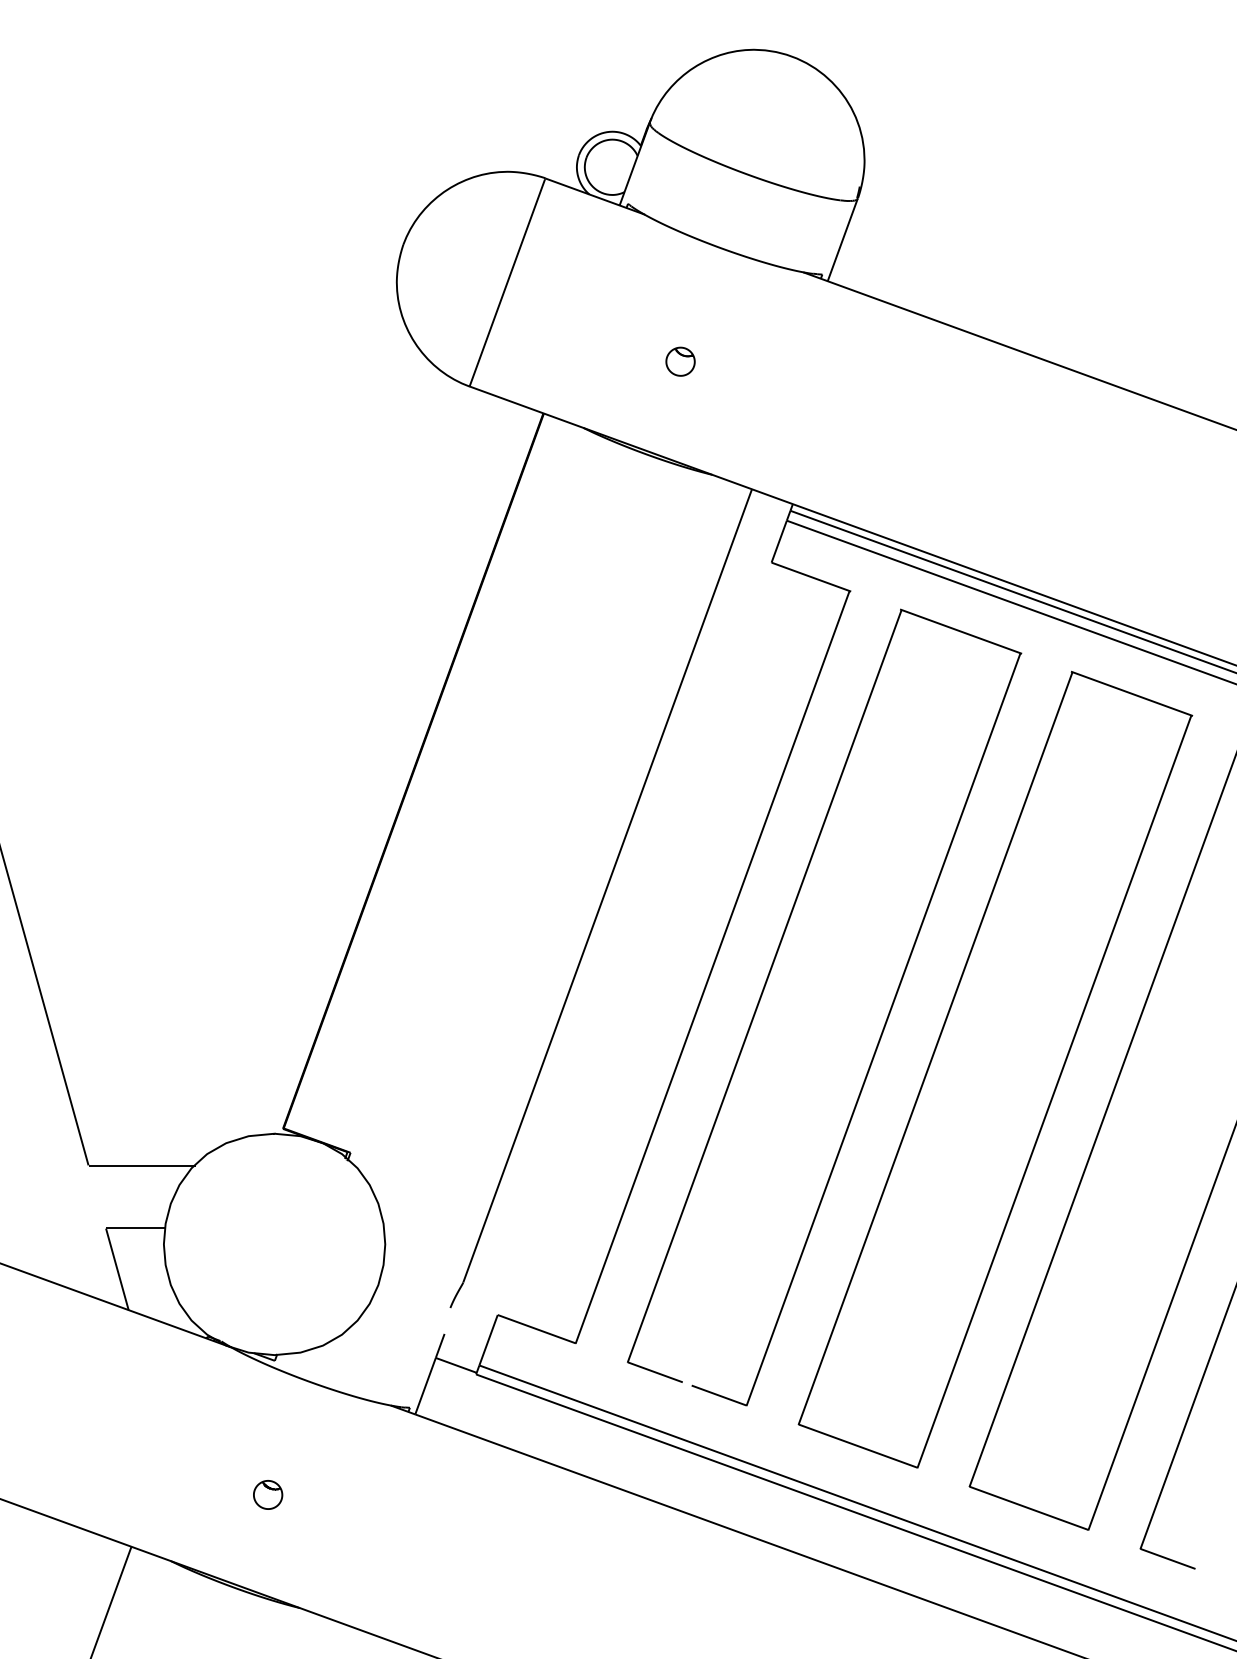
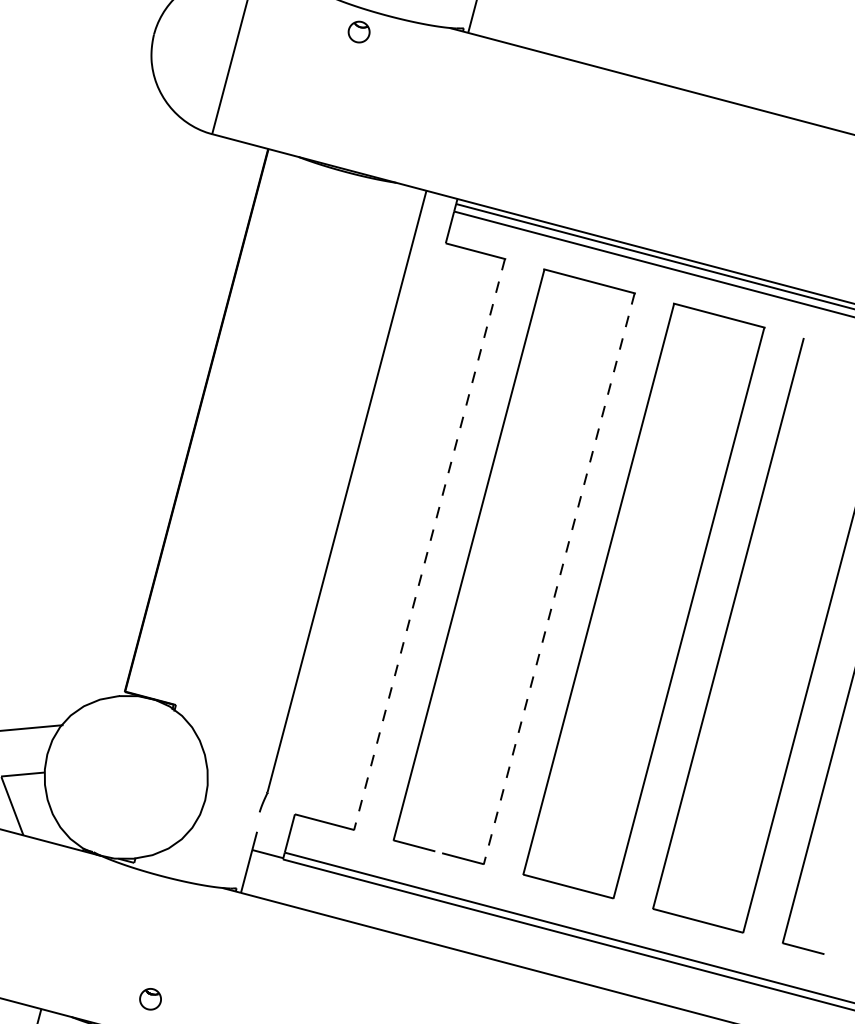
part: (680, 361) -> (359, 31), moved
line: (712, 967) -> (429, 544), solid -> dashed
line: (883, 1029) -> (559, 578), solid -> dashed
part: (268, 1494) -> (150, 998), moved

